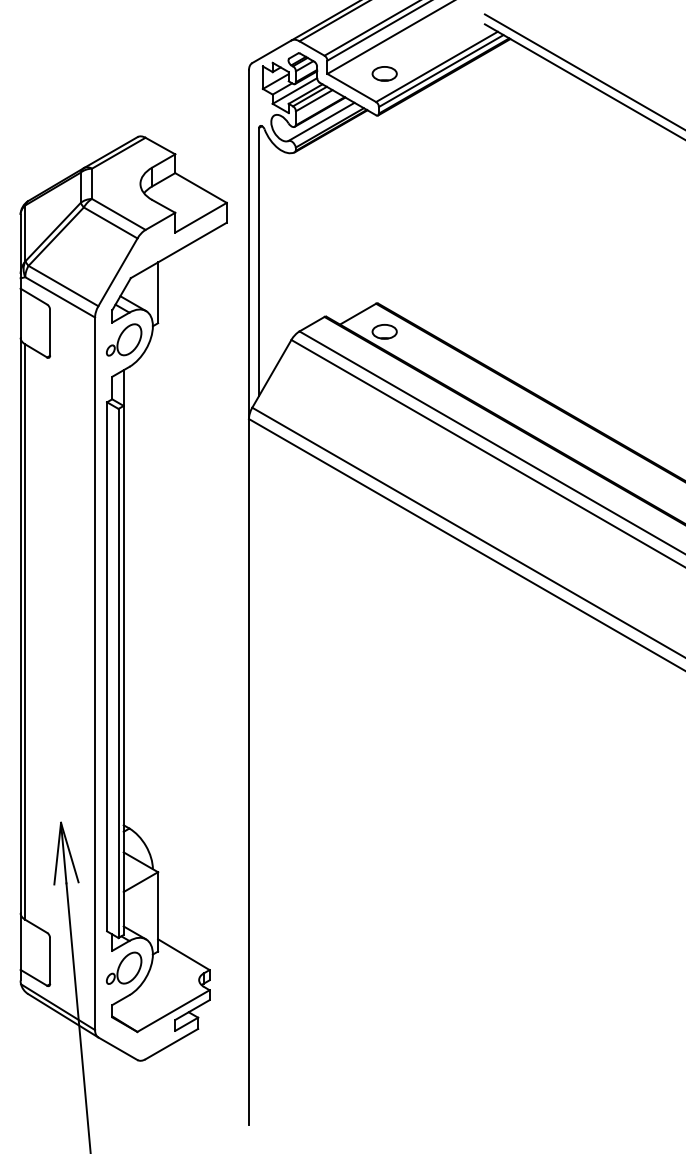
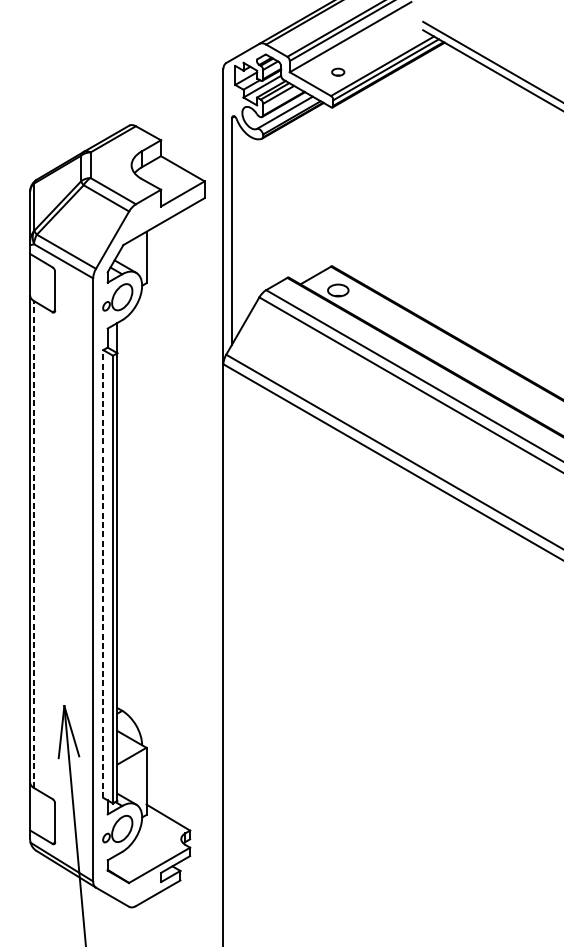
part: (384, 73) -> (338, 71), size x0.6
line: (25, 631) -> (34, 544), solid -> dashed
line: (107, 666) -> (103, 573), solid -> dashed

